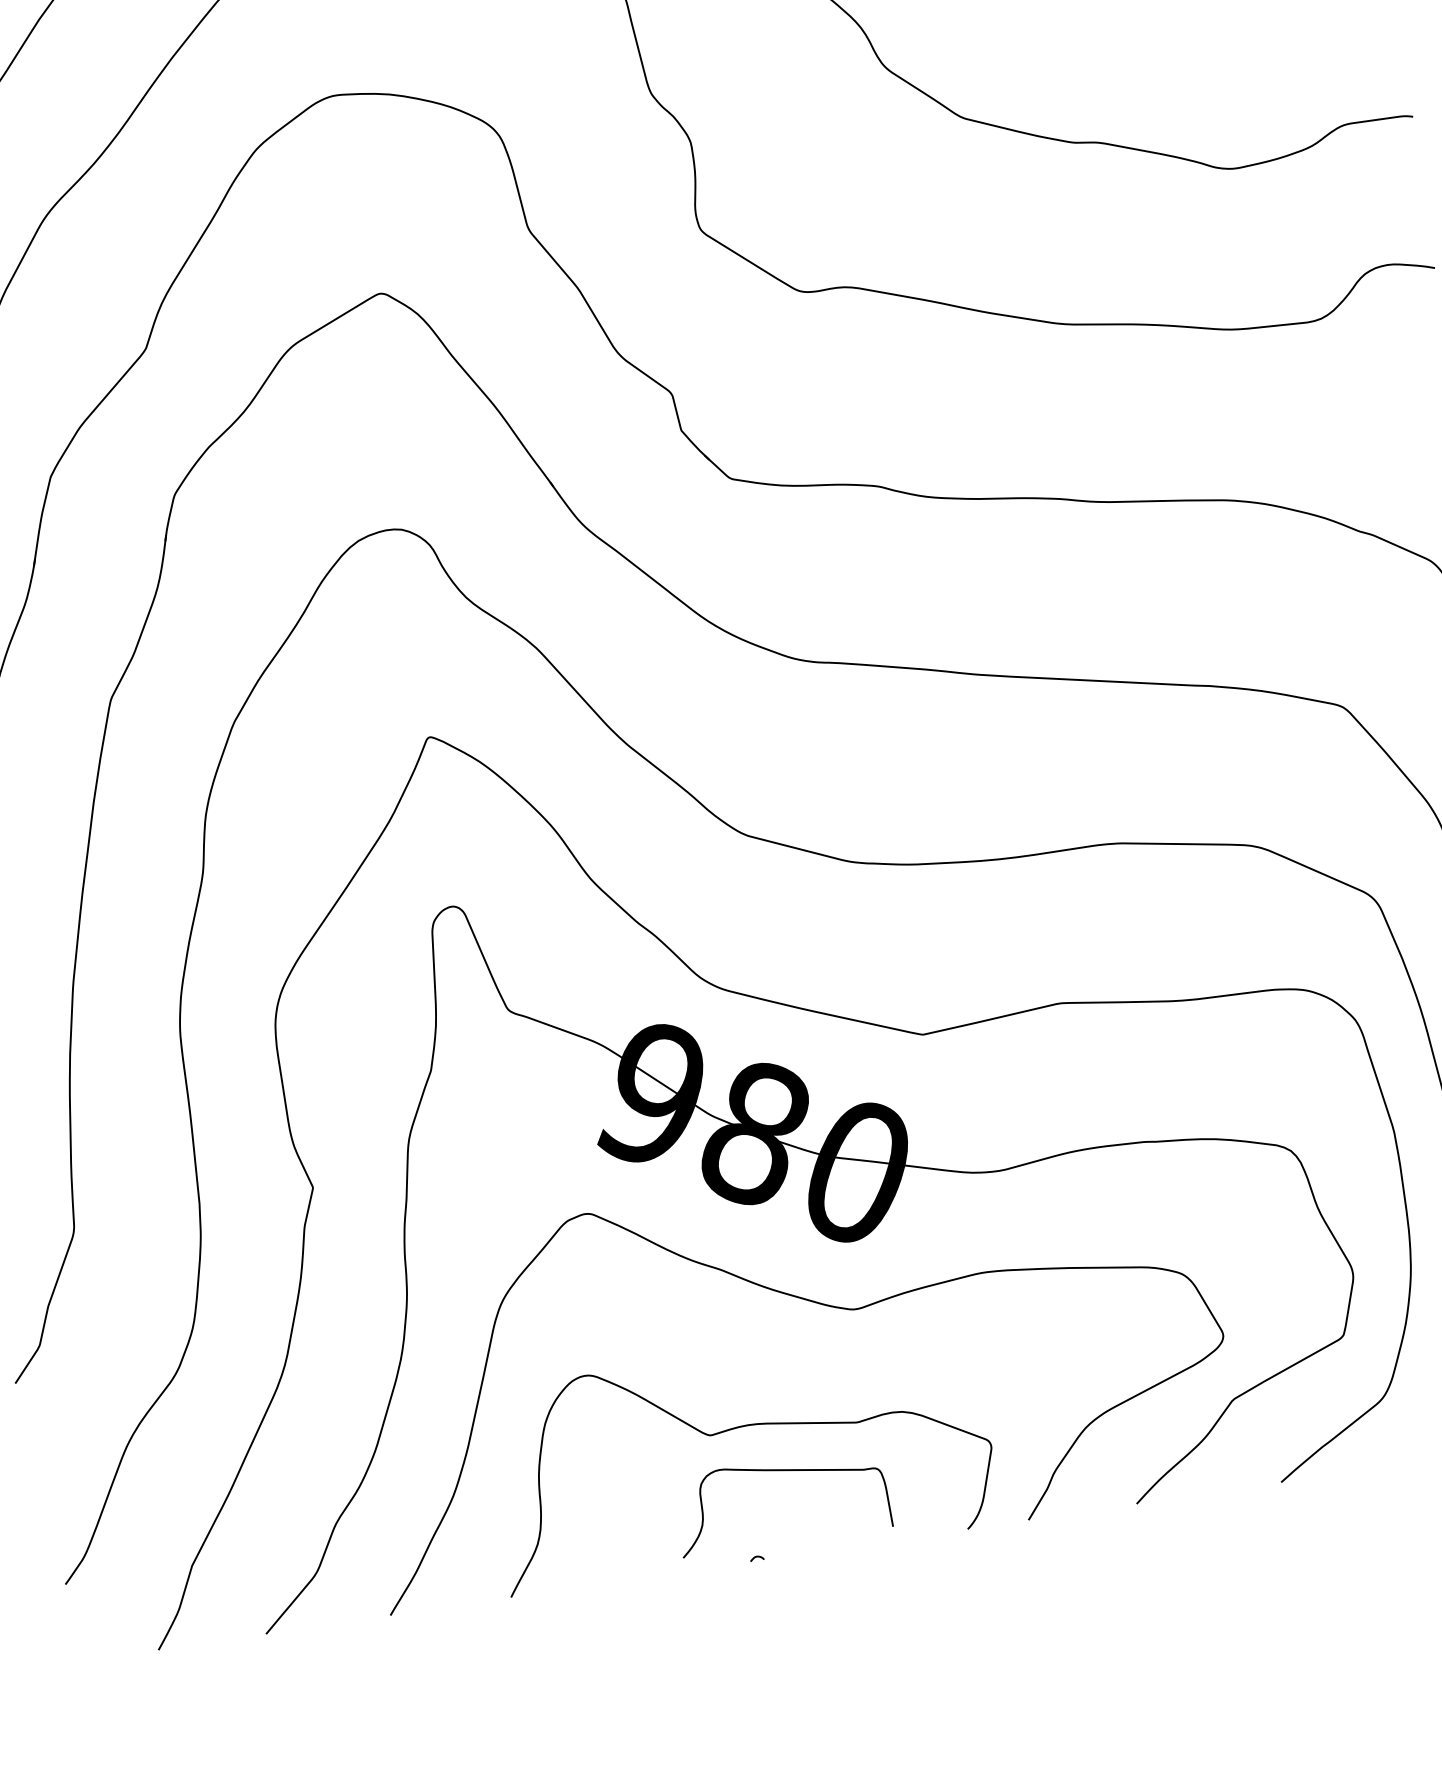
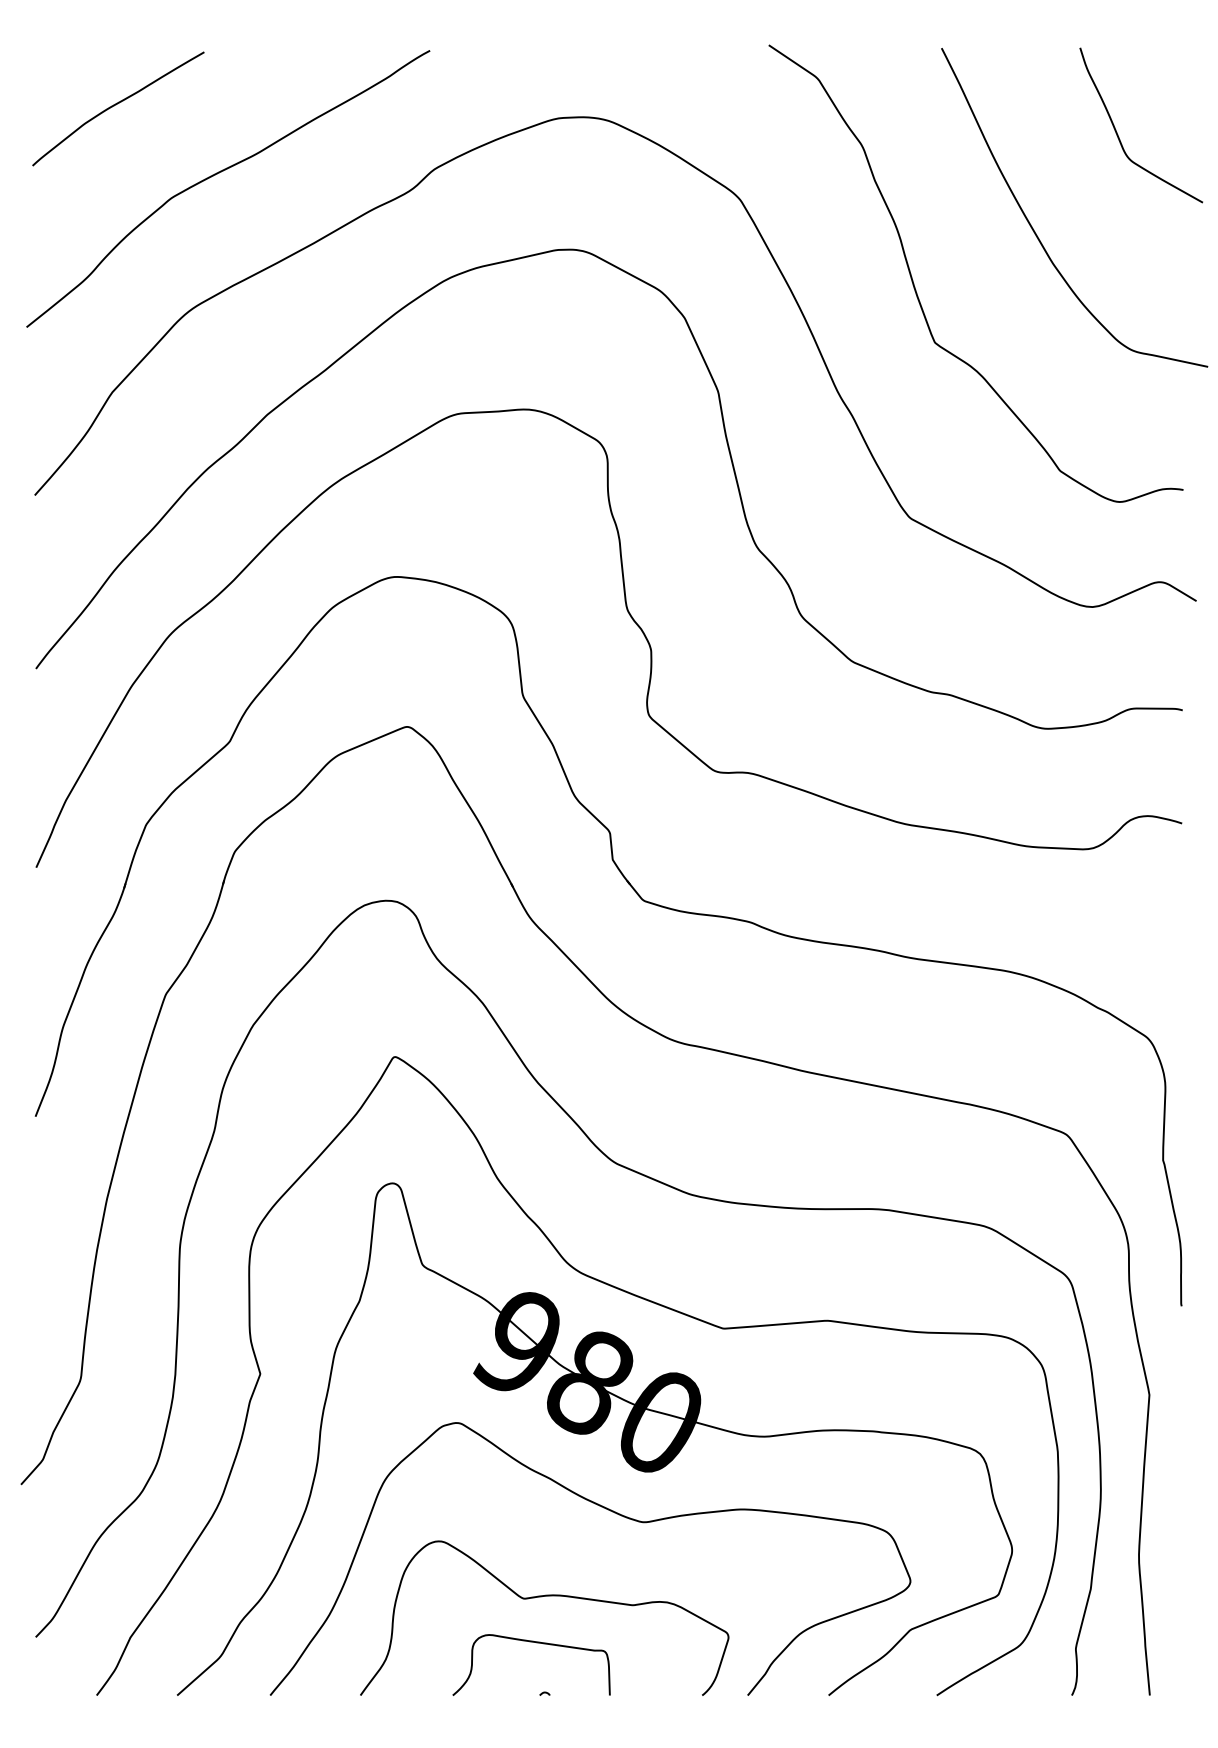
curve: (784, 1471) -> (536, 1643), moved

